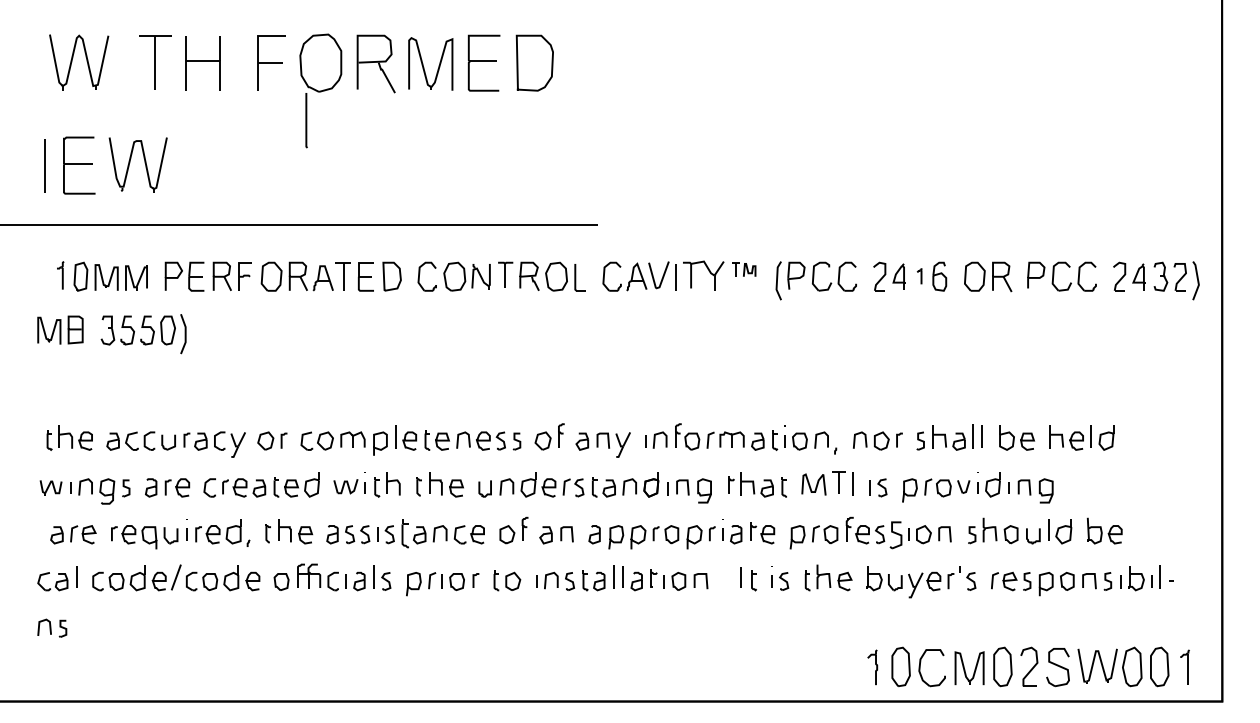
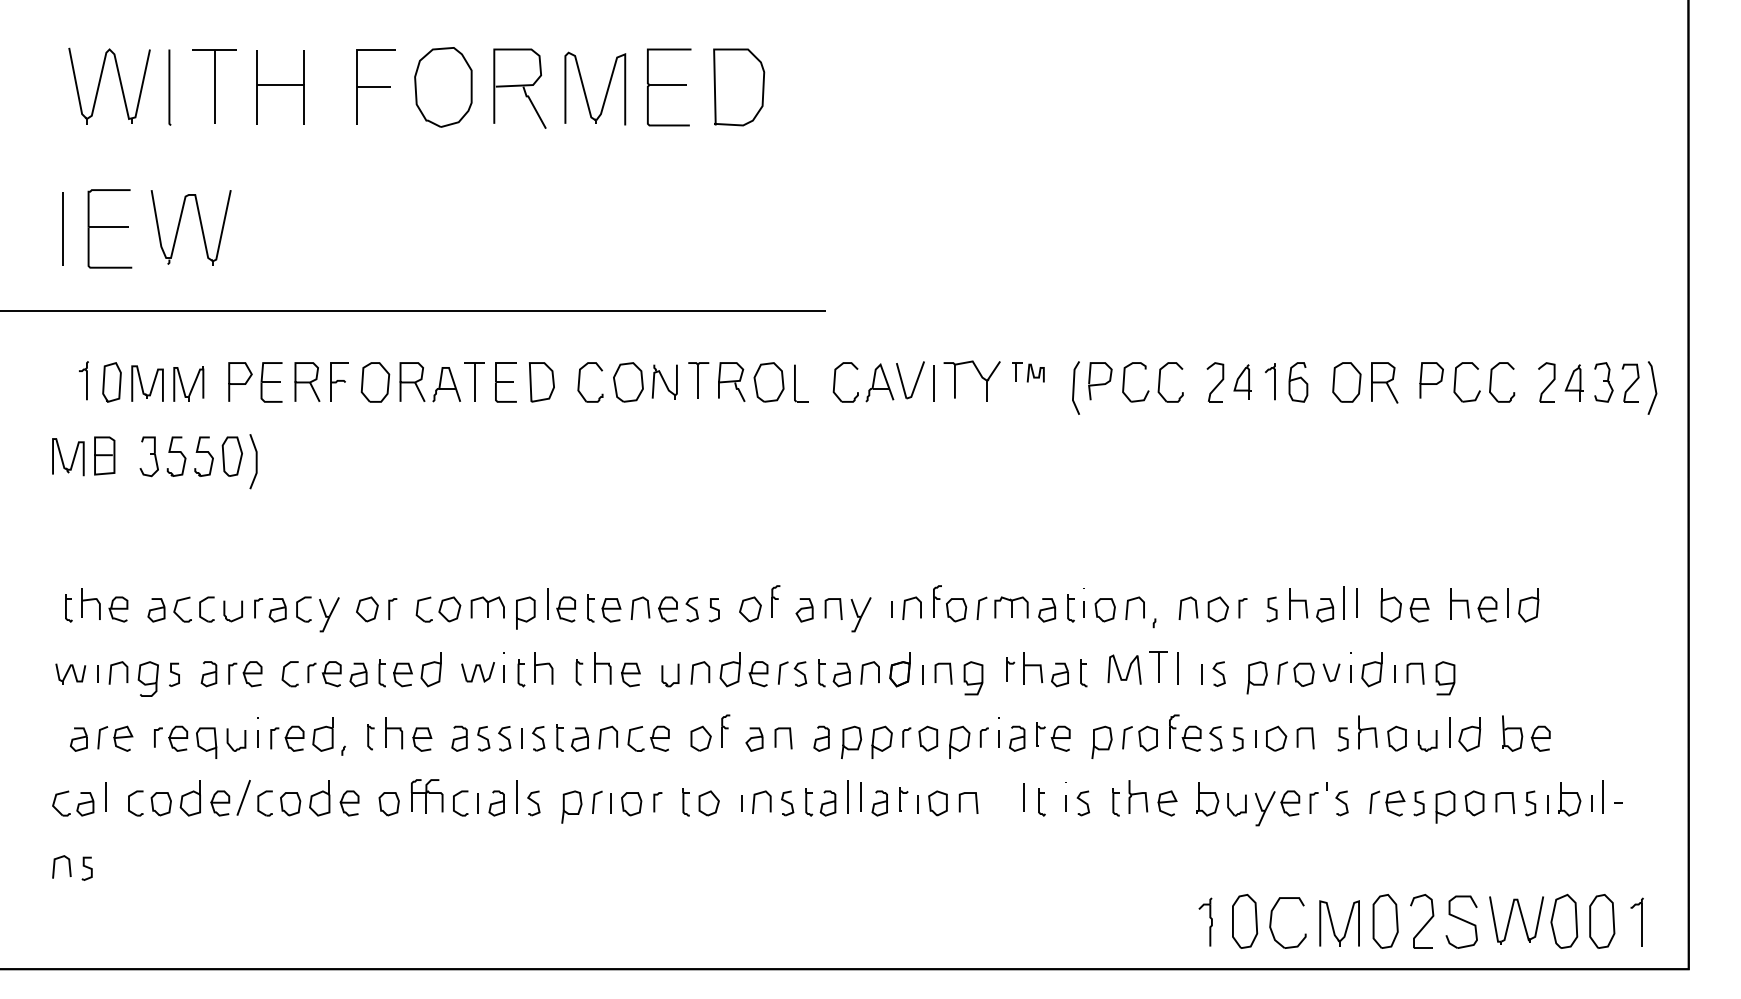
line: (306, 120) -> (169, 87), moved
part: (919, 276) -> (1270, 381), size x1.67
part: (404, 533) -> (559, 737), size x0.71
part: (895, 535) -> (1237, 739), size x0.62

